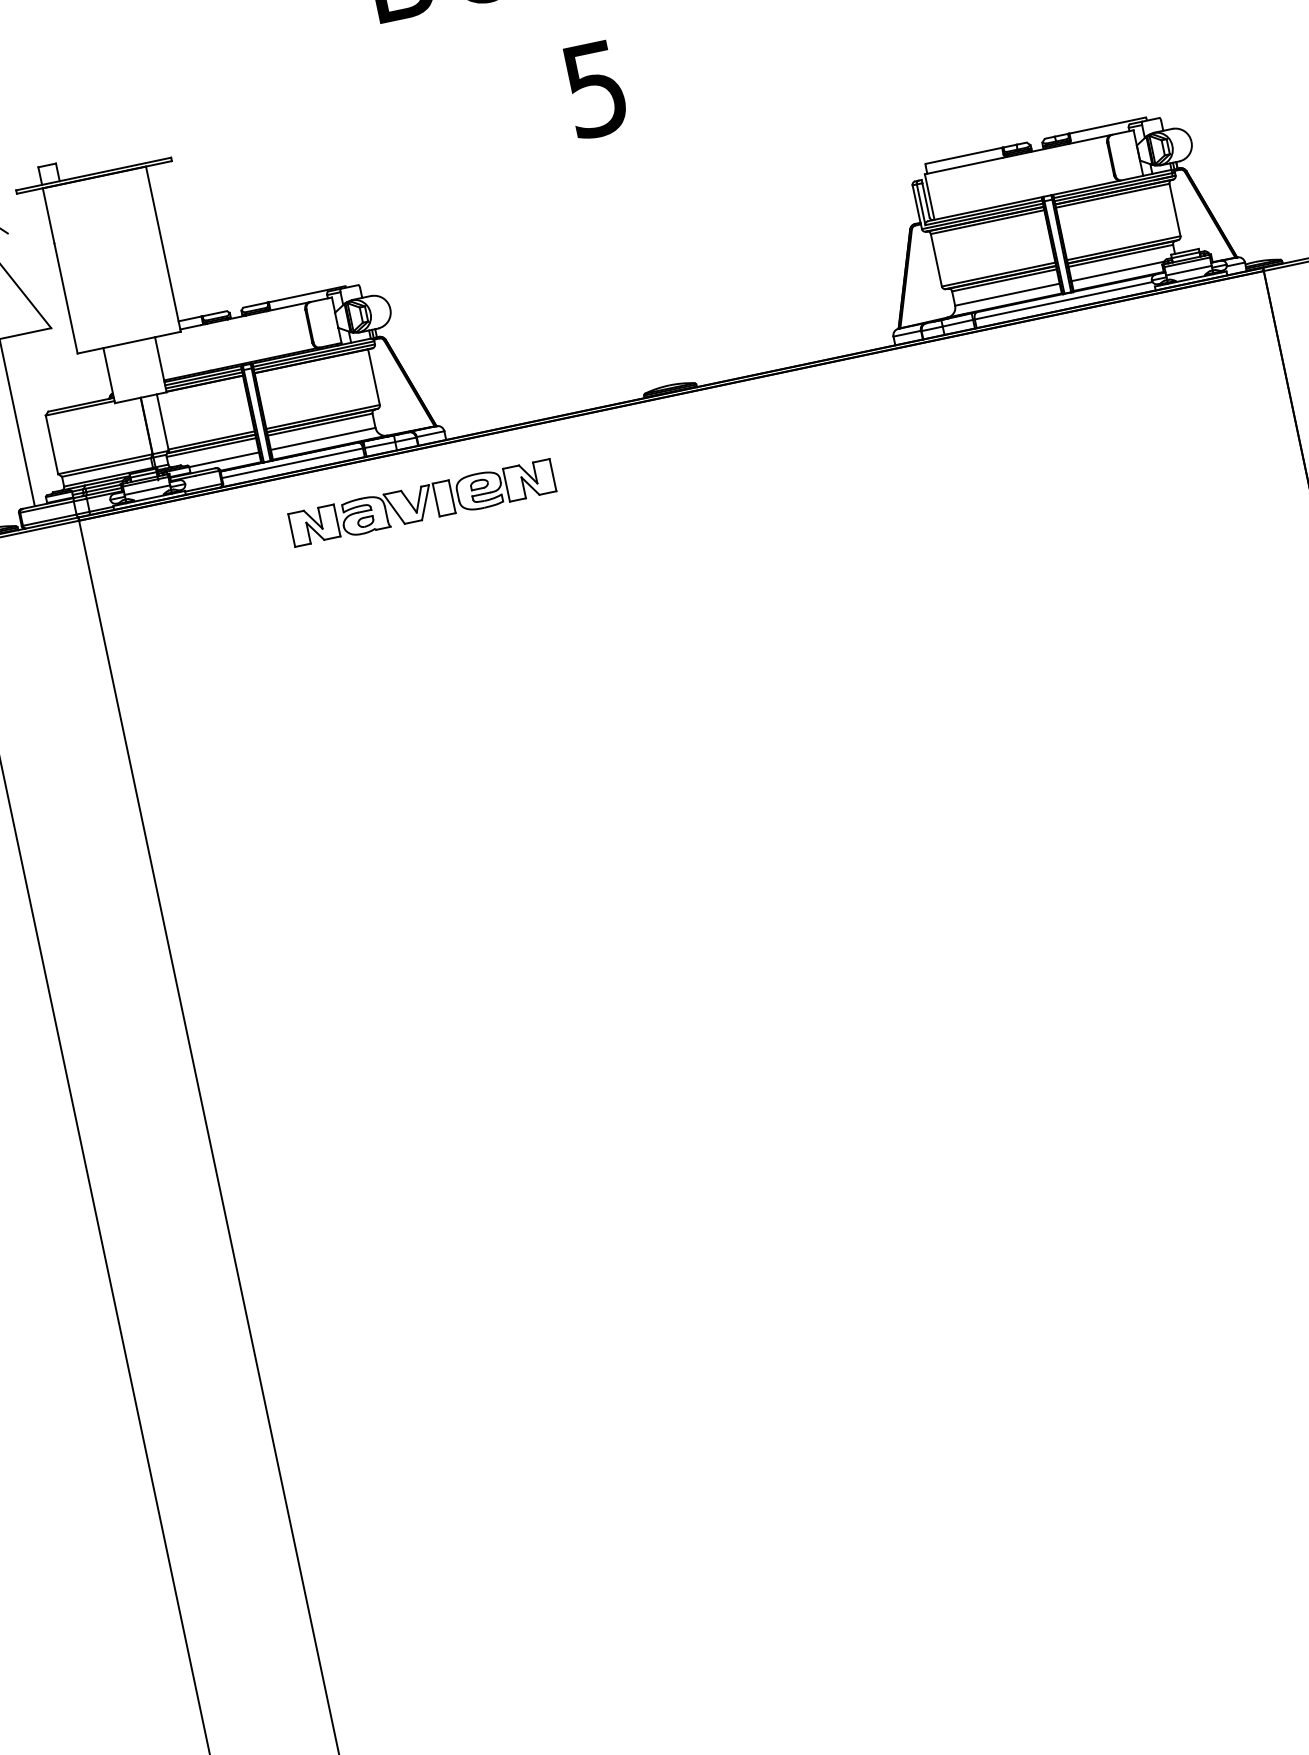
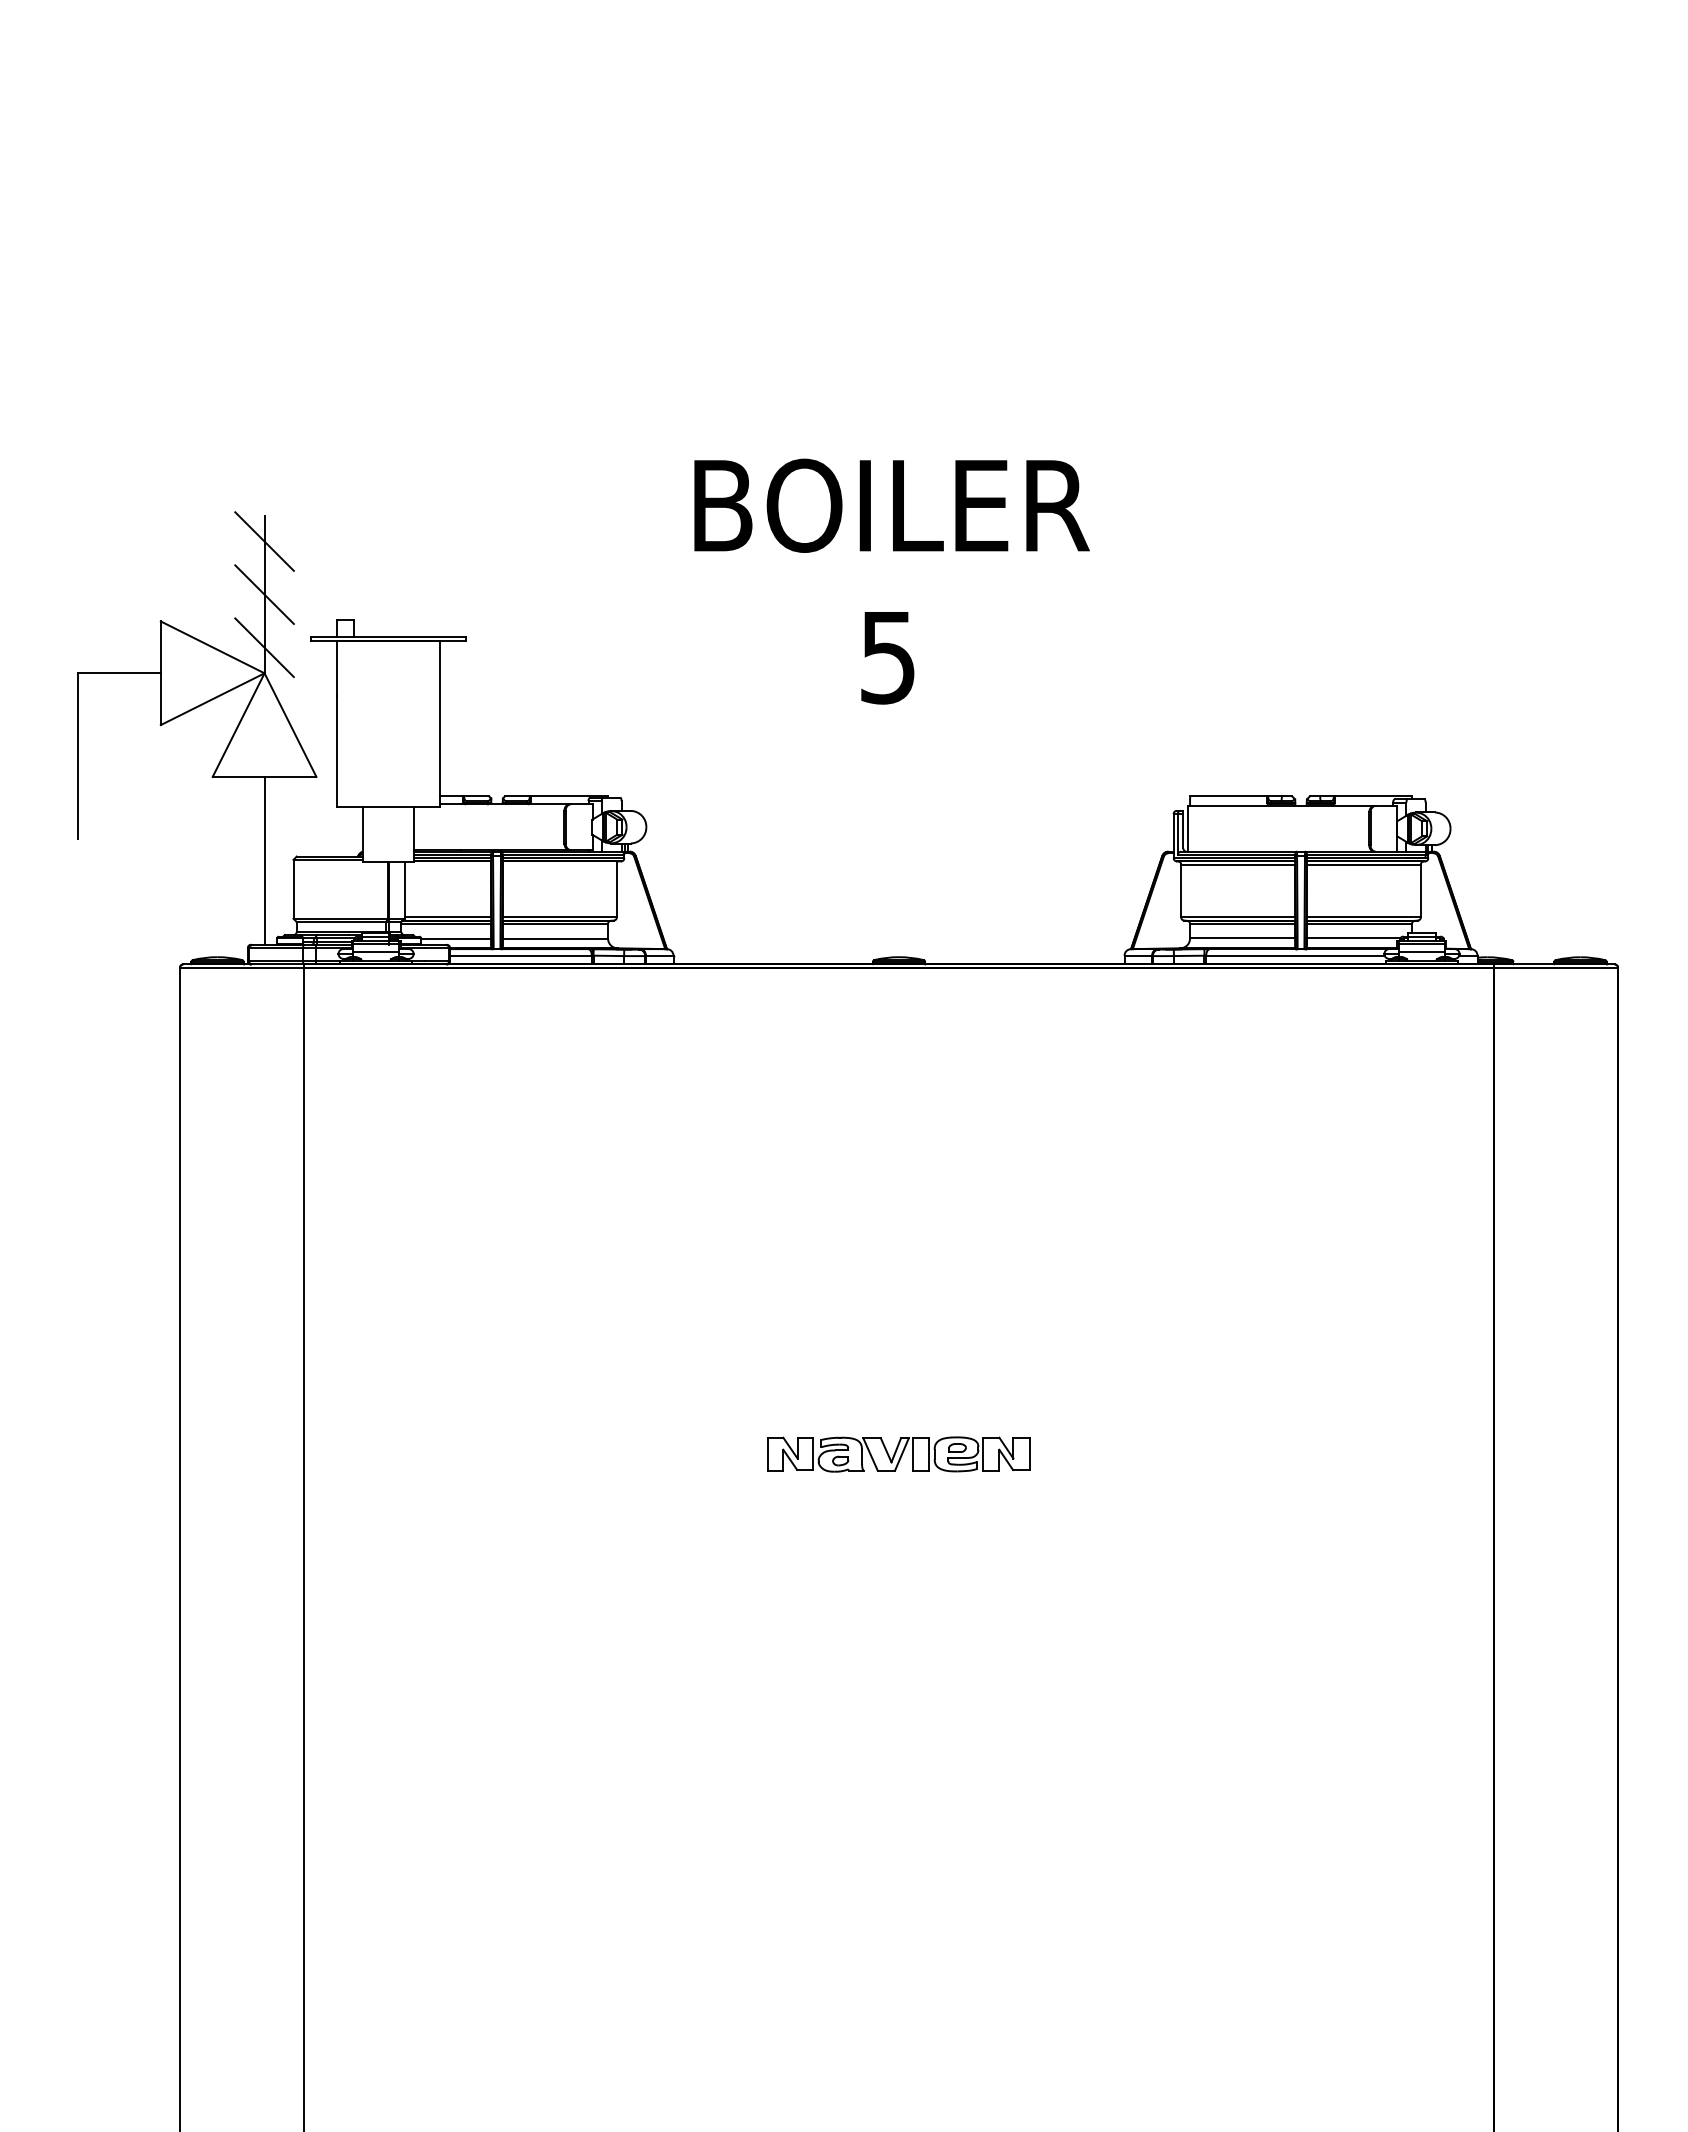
part: (422, 503) -> (898, 1454), moved

